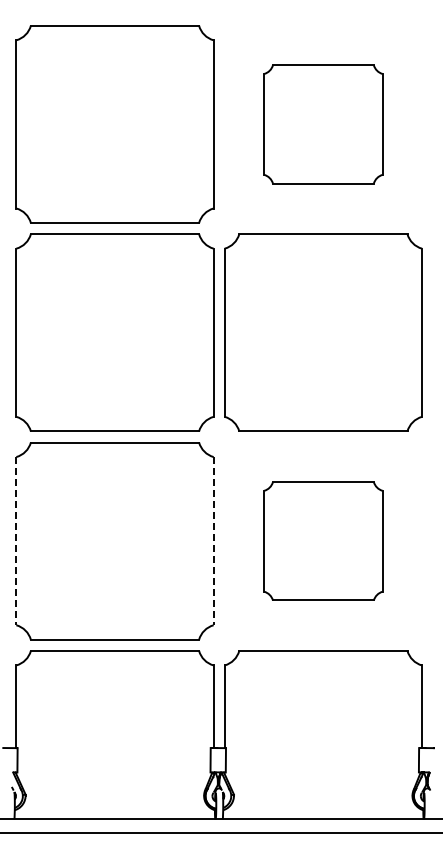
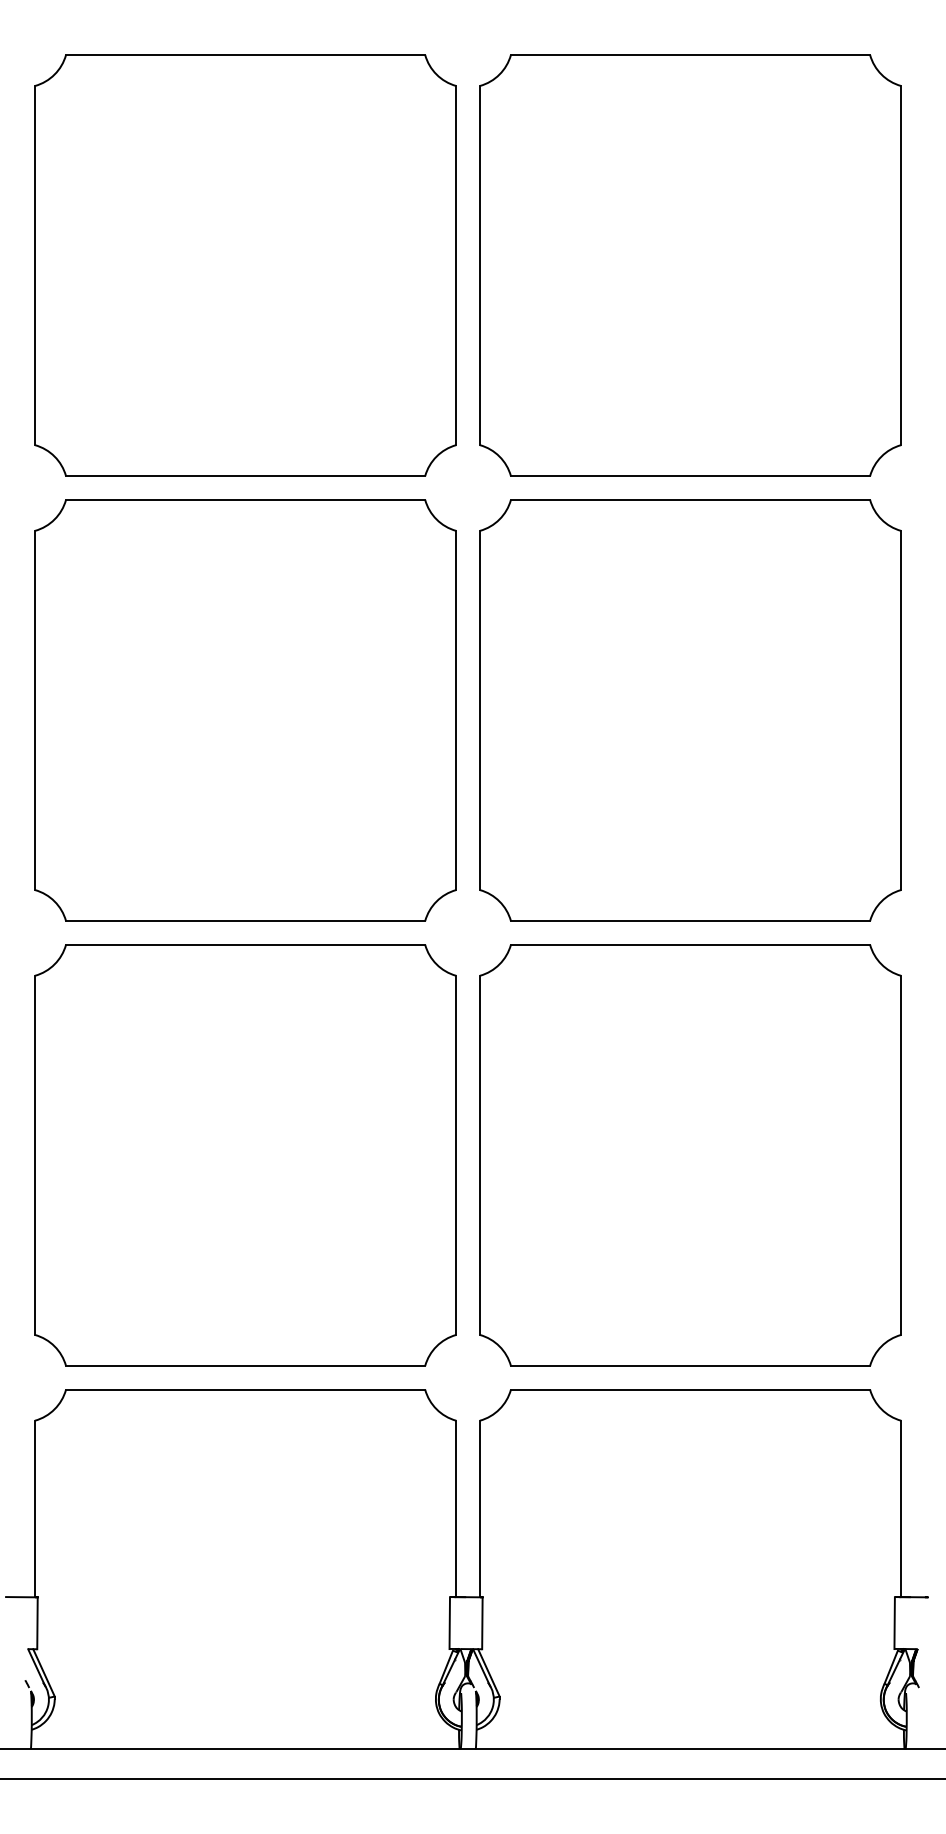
part: (323, 124) -> (690, 265), size x1.67
line: (16, 541) -> (35, 1156), dashed -> solid
line: (213, 541) -> (455, 1156), dashed -> solid
part: (323, 541) -> (690, 1156), size x1.67

